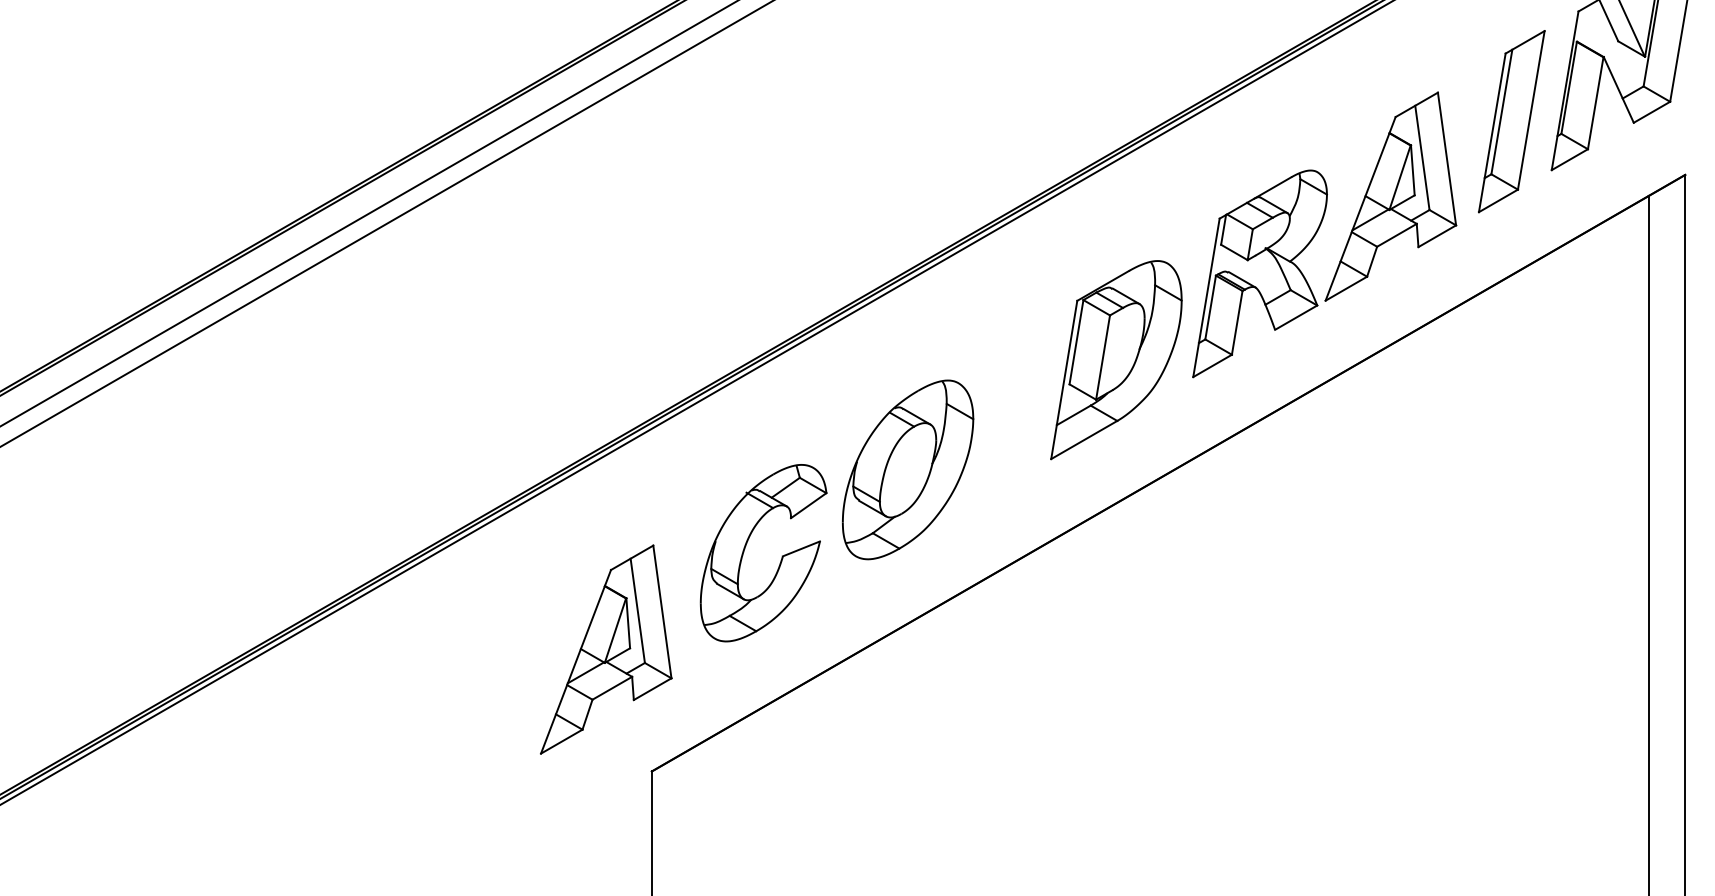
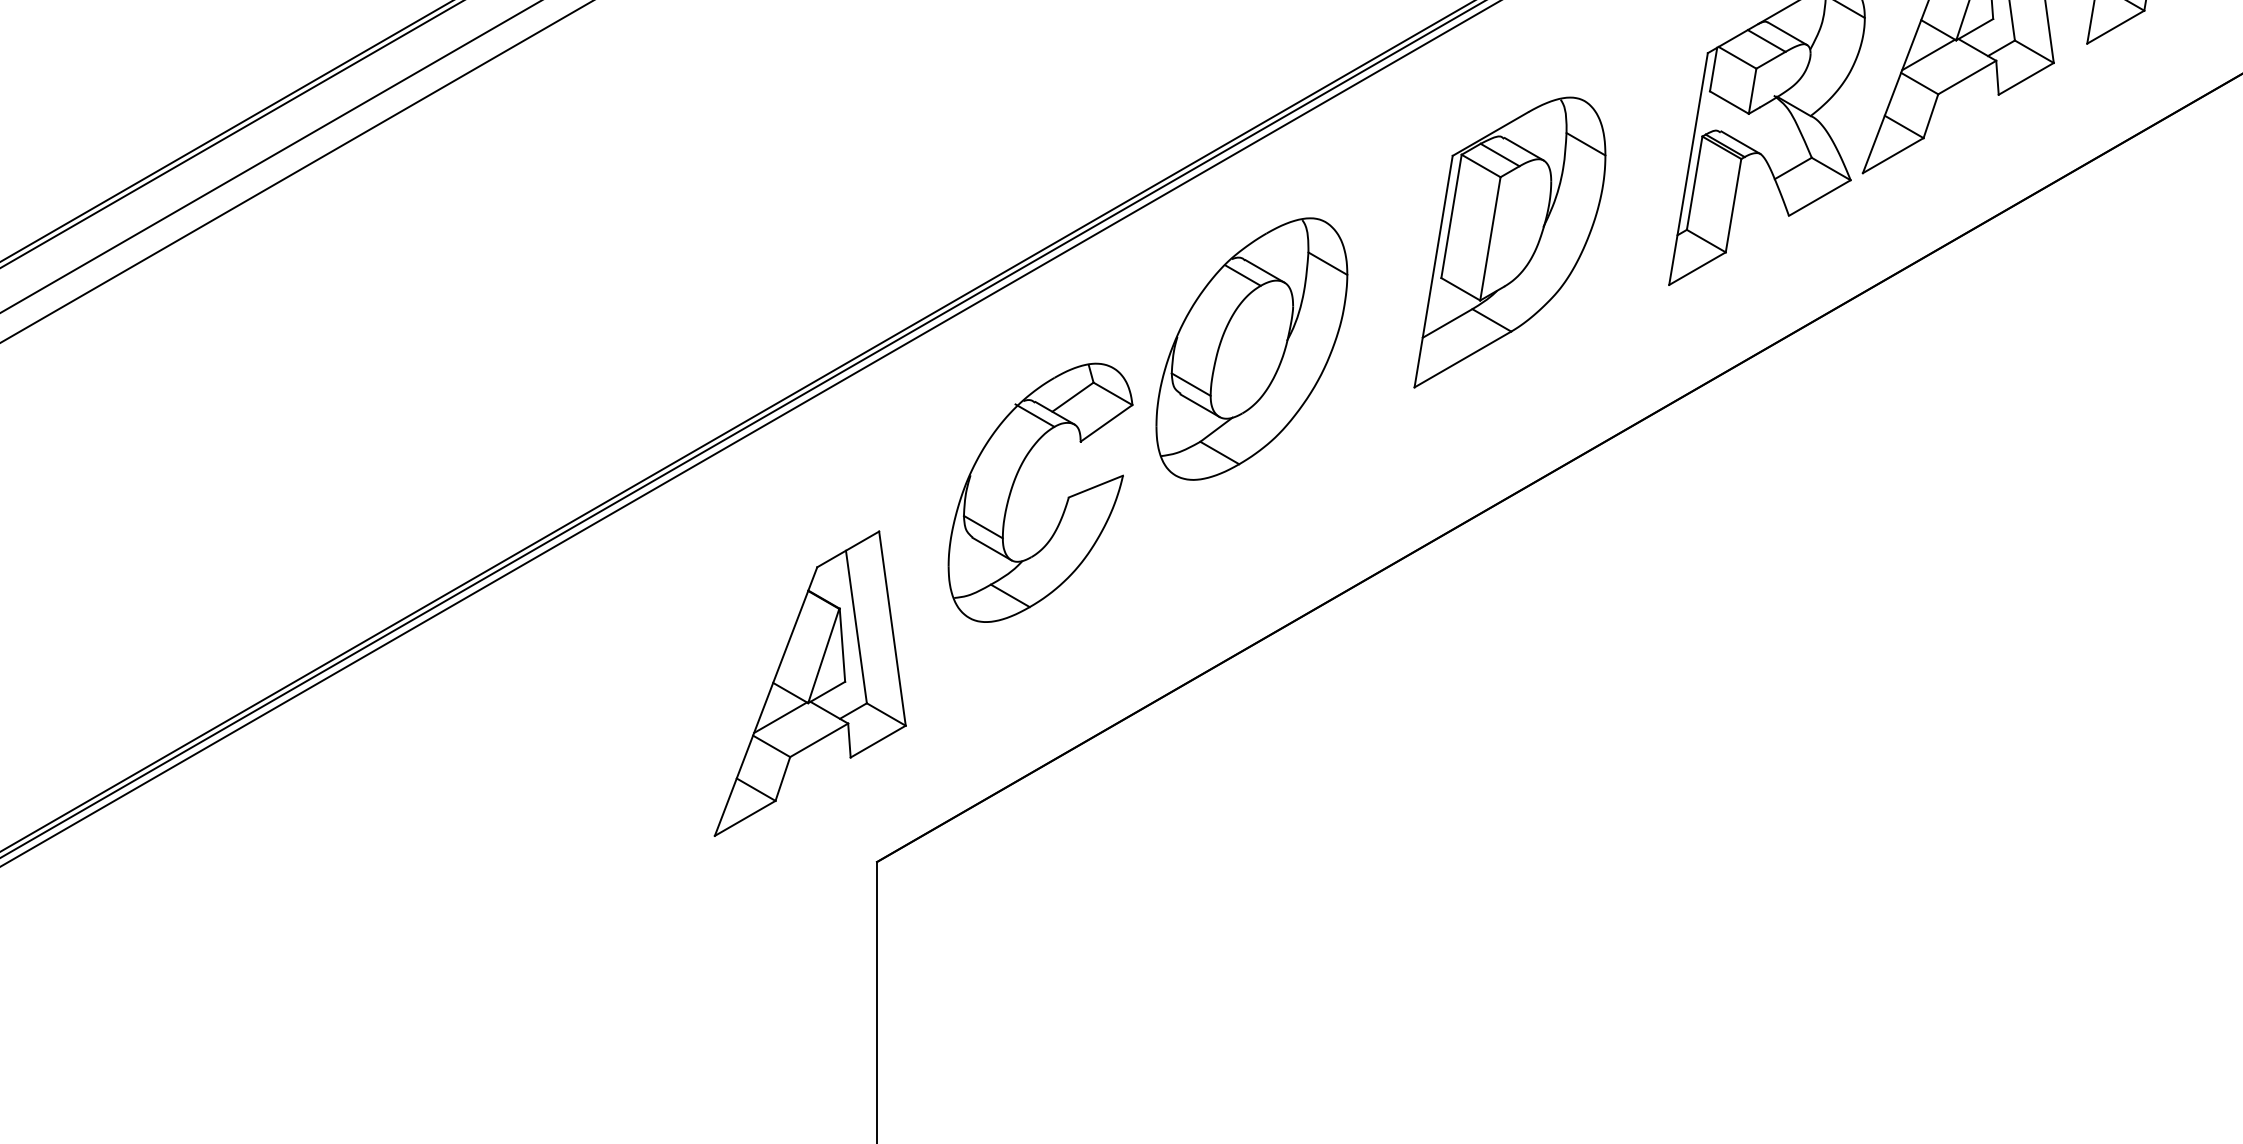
part: (1116, 360) -> (1510, 243), moved
part: (908, 469) -> (1252, 348), moved
part: (781, 556) -> (1066, 497), moved

